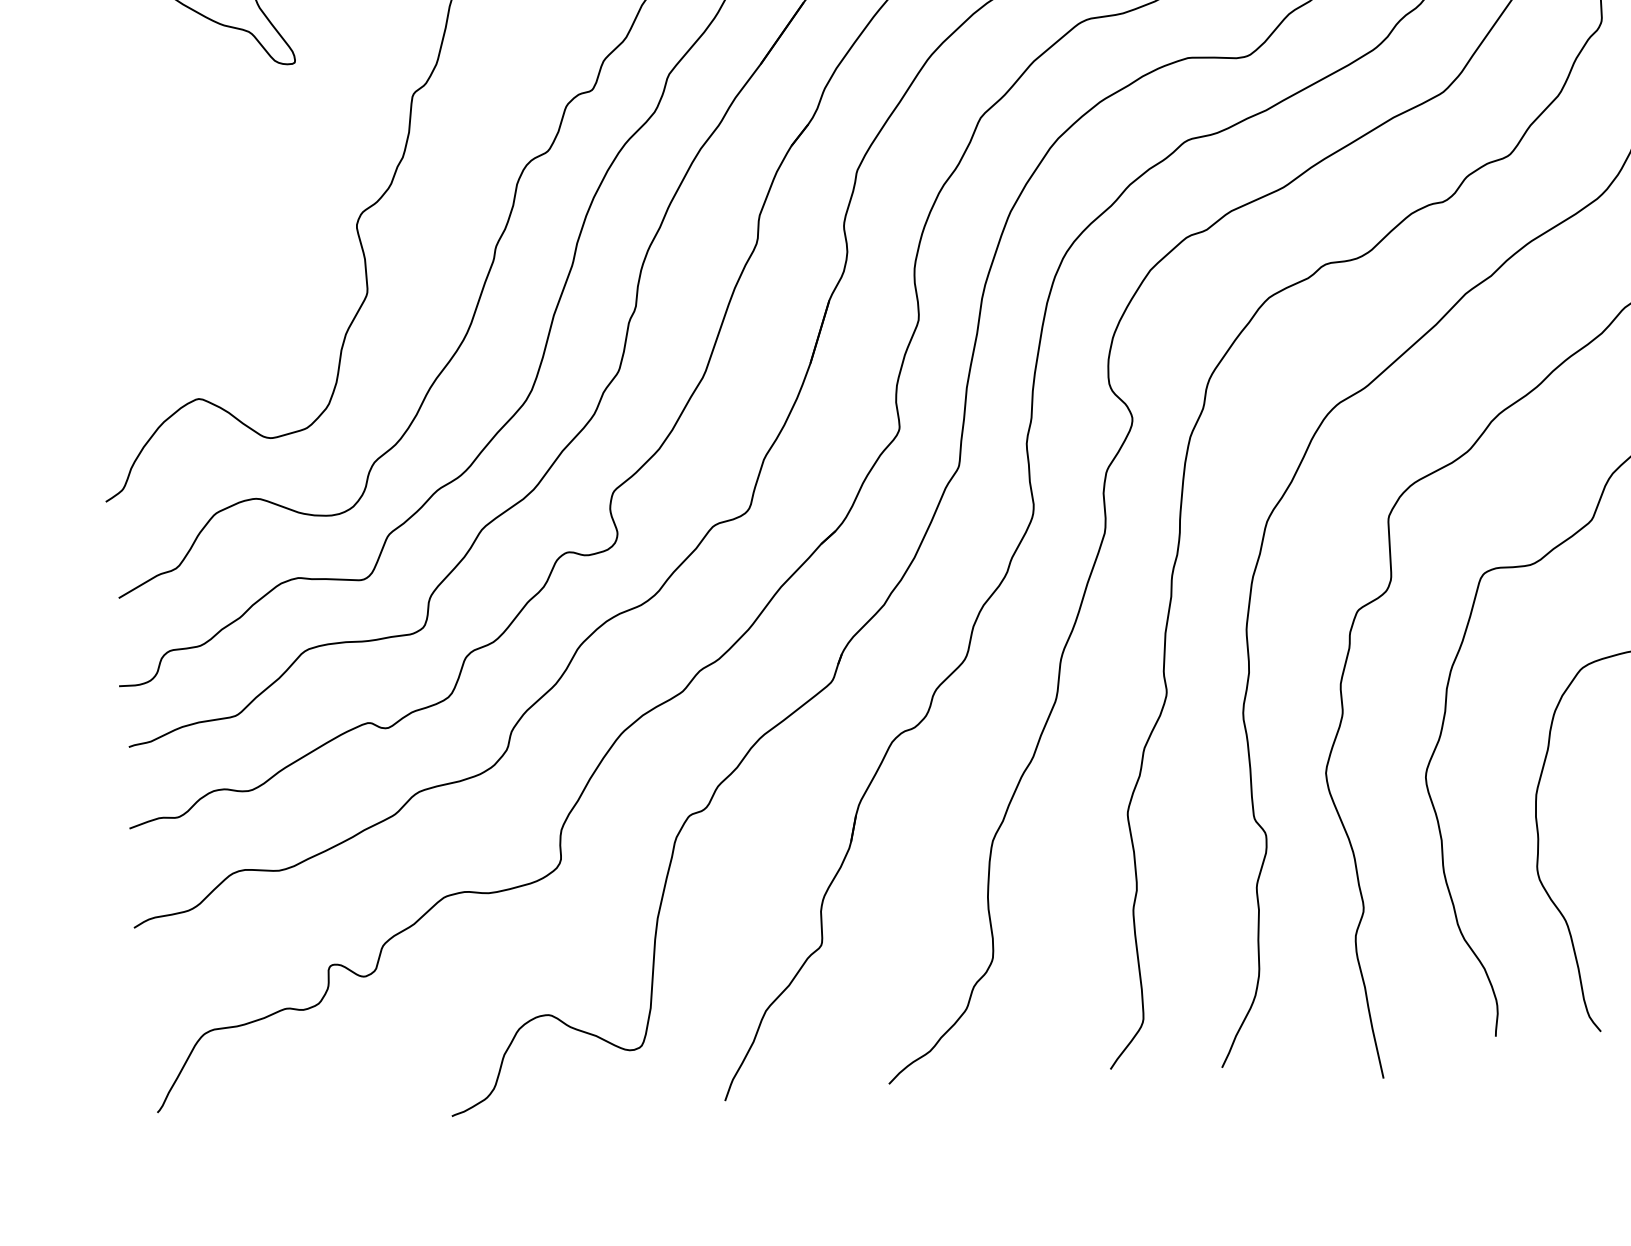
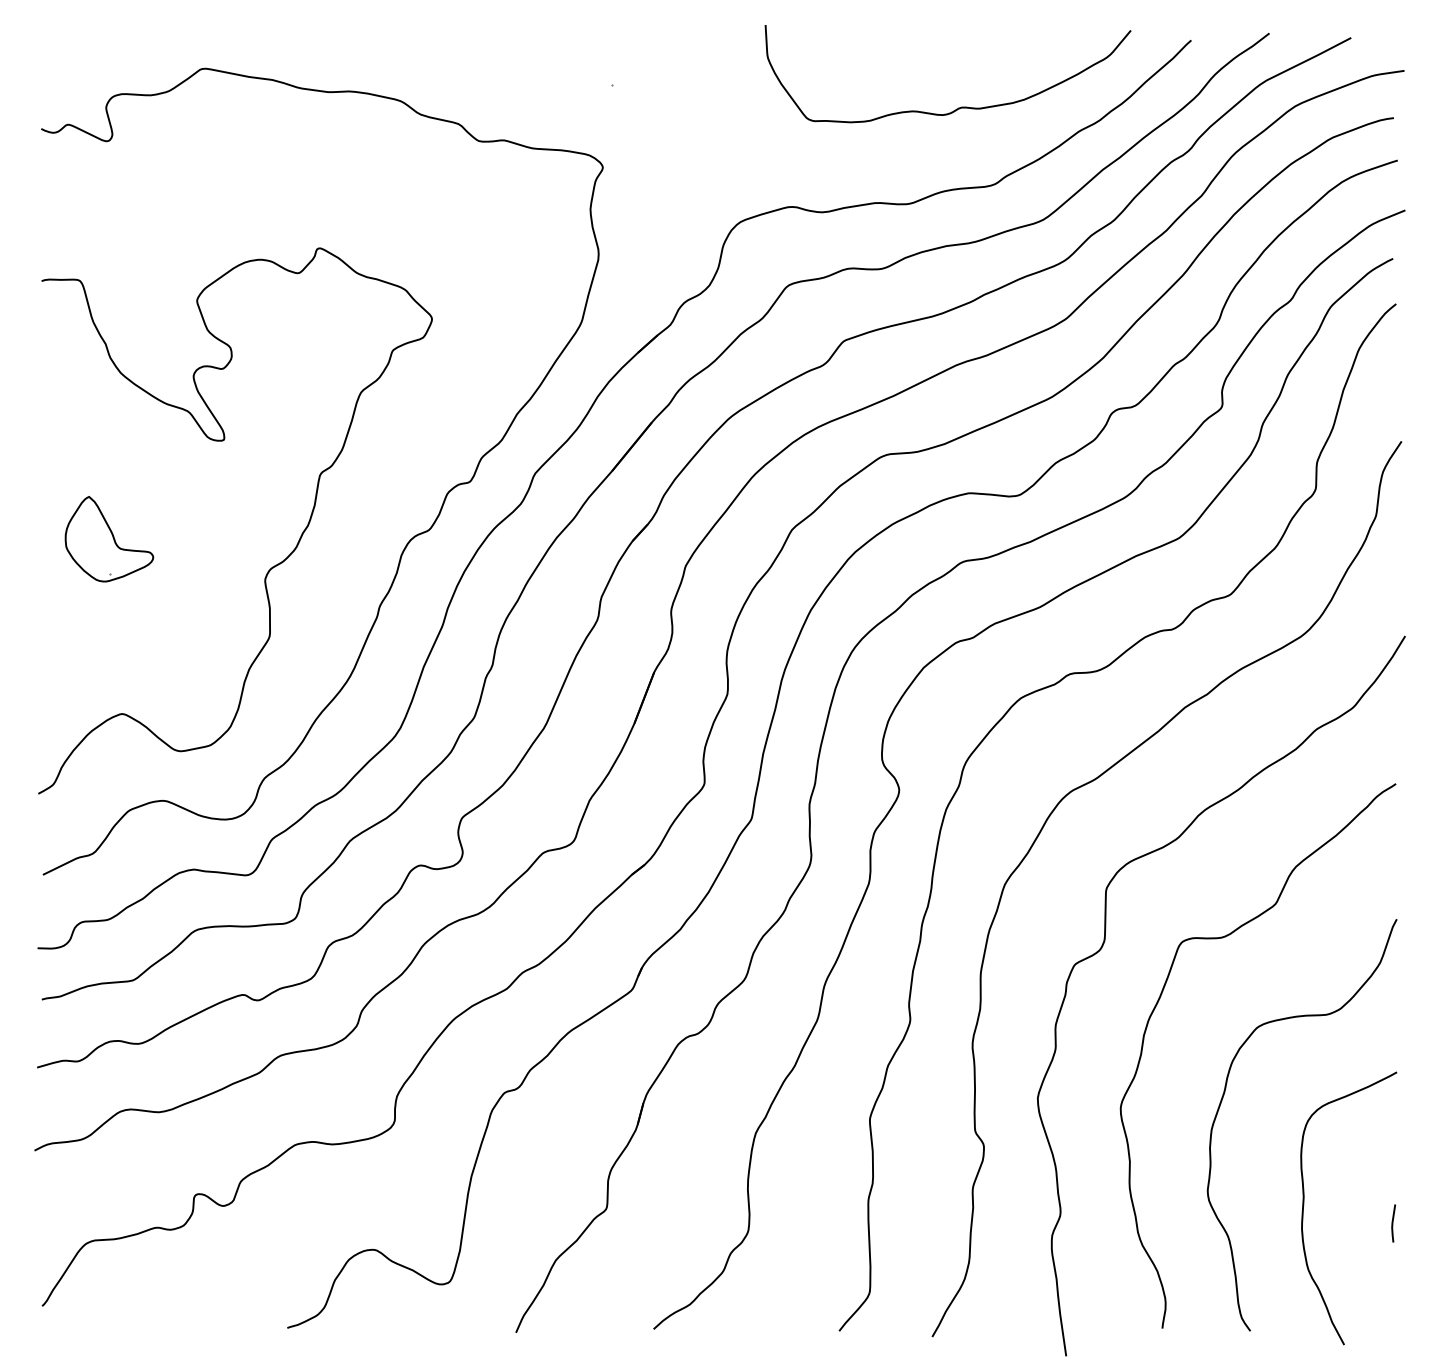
part: (167, 192) -> (109, 539), added

